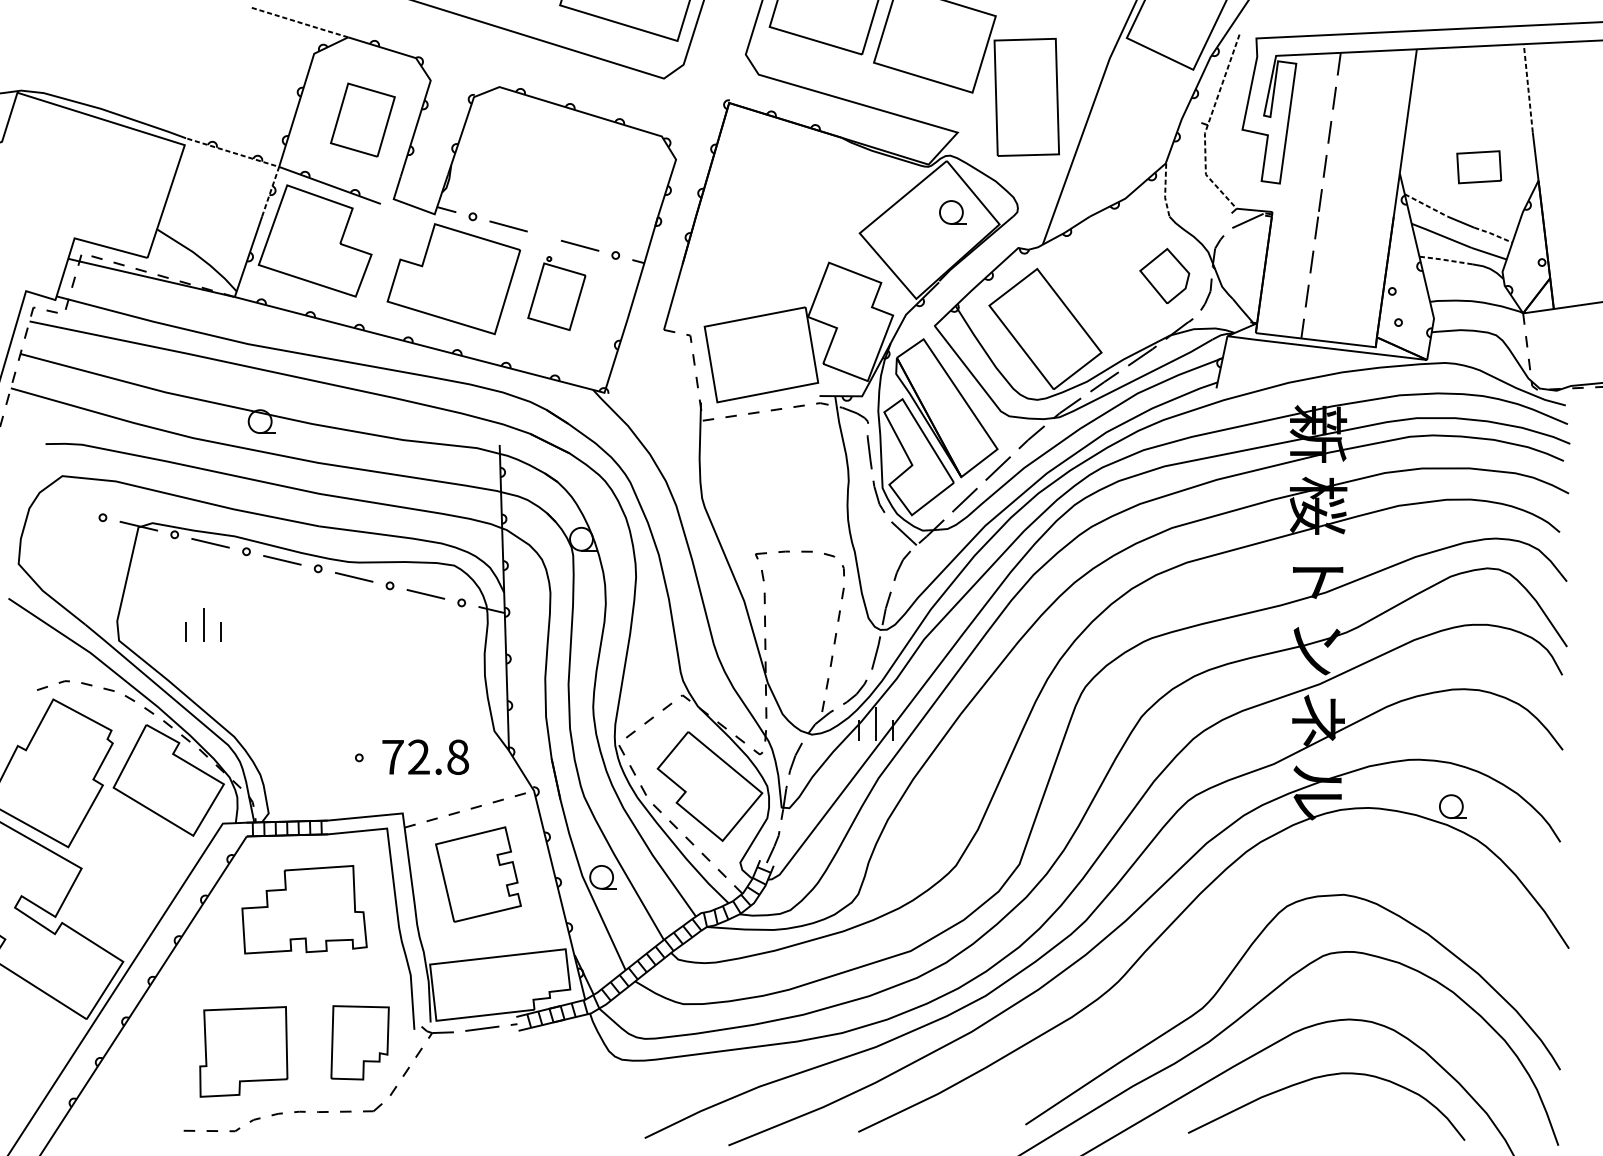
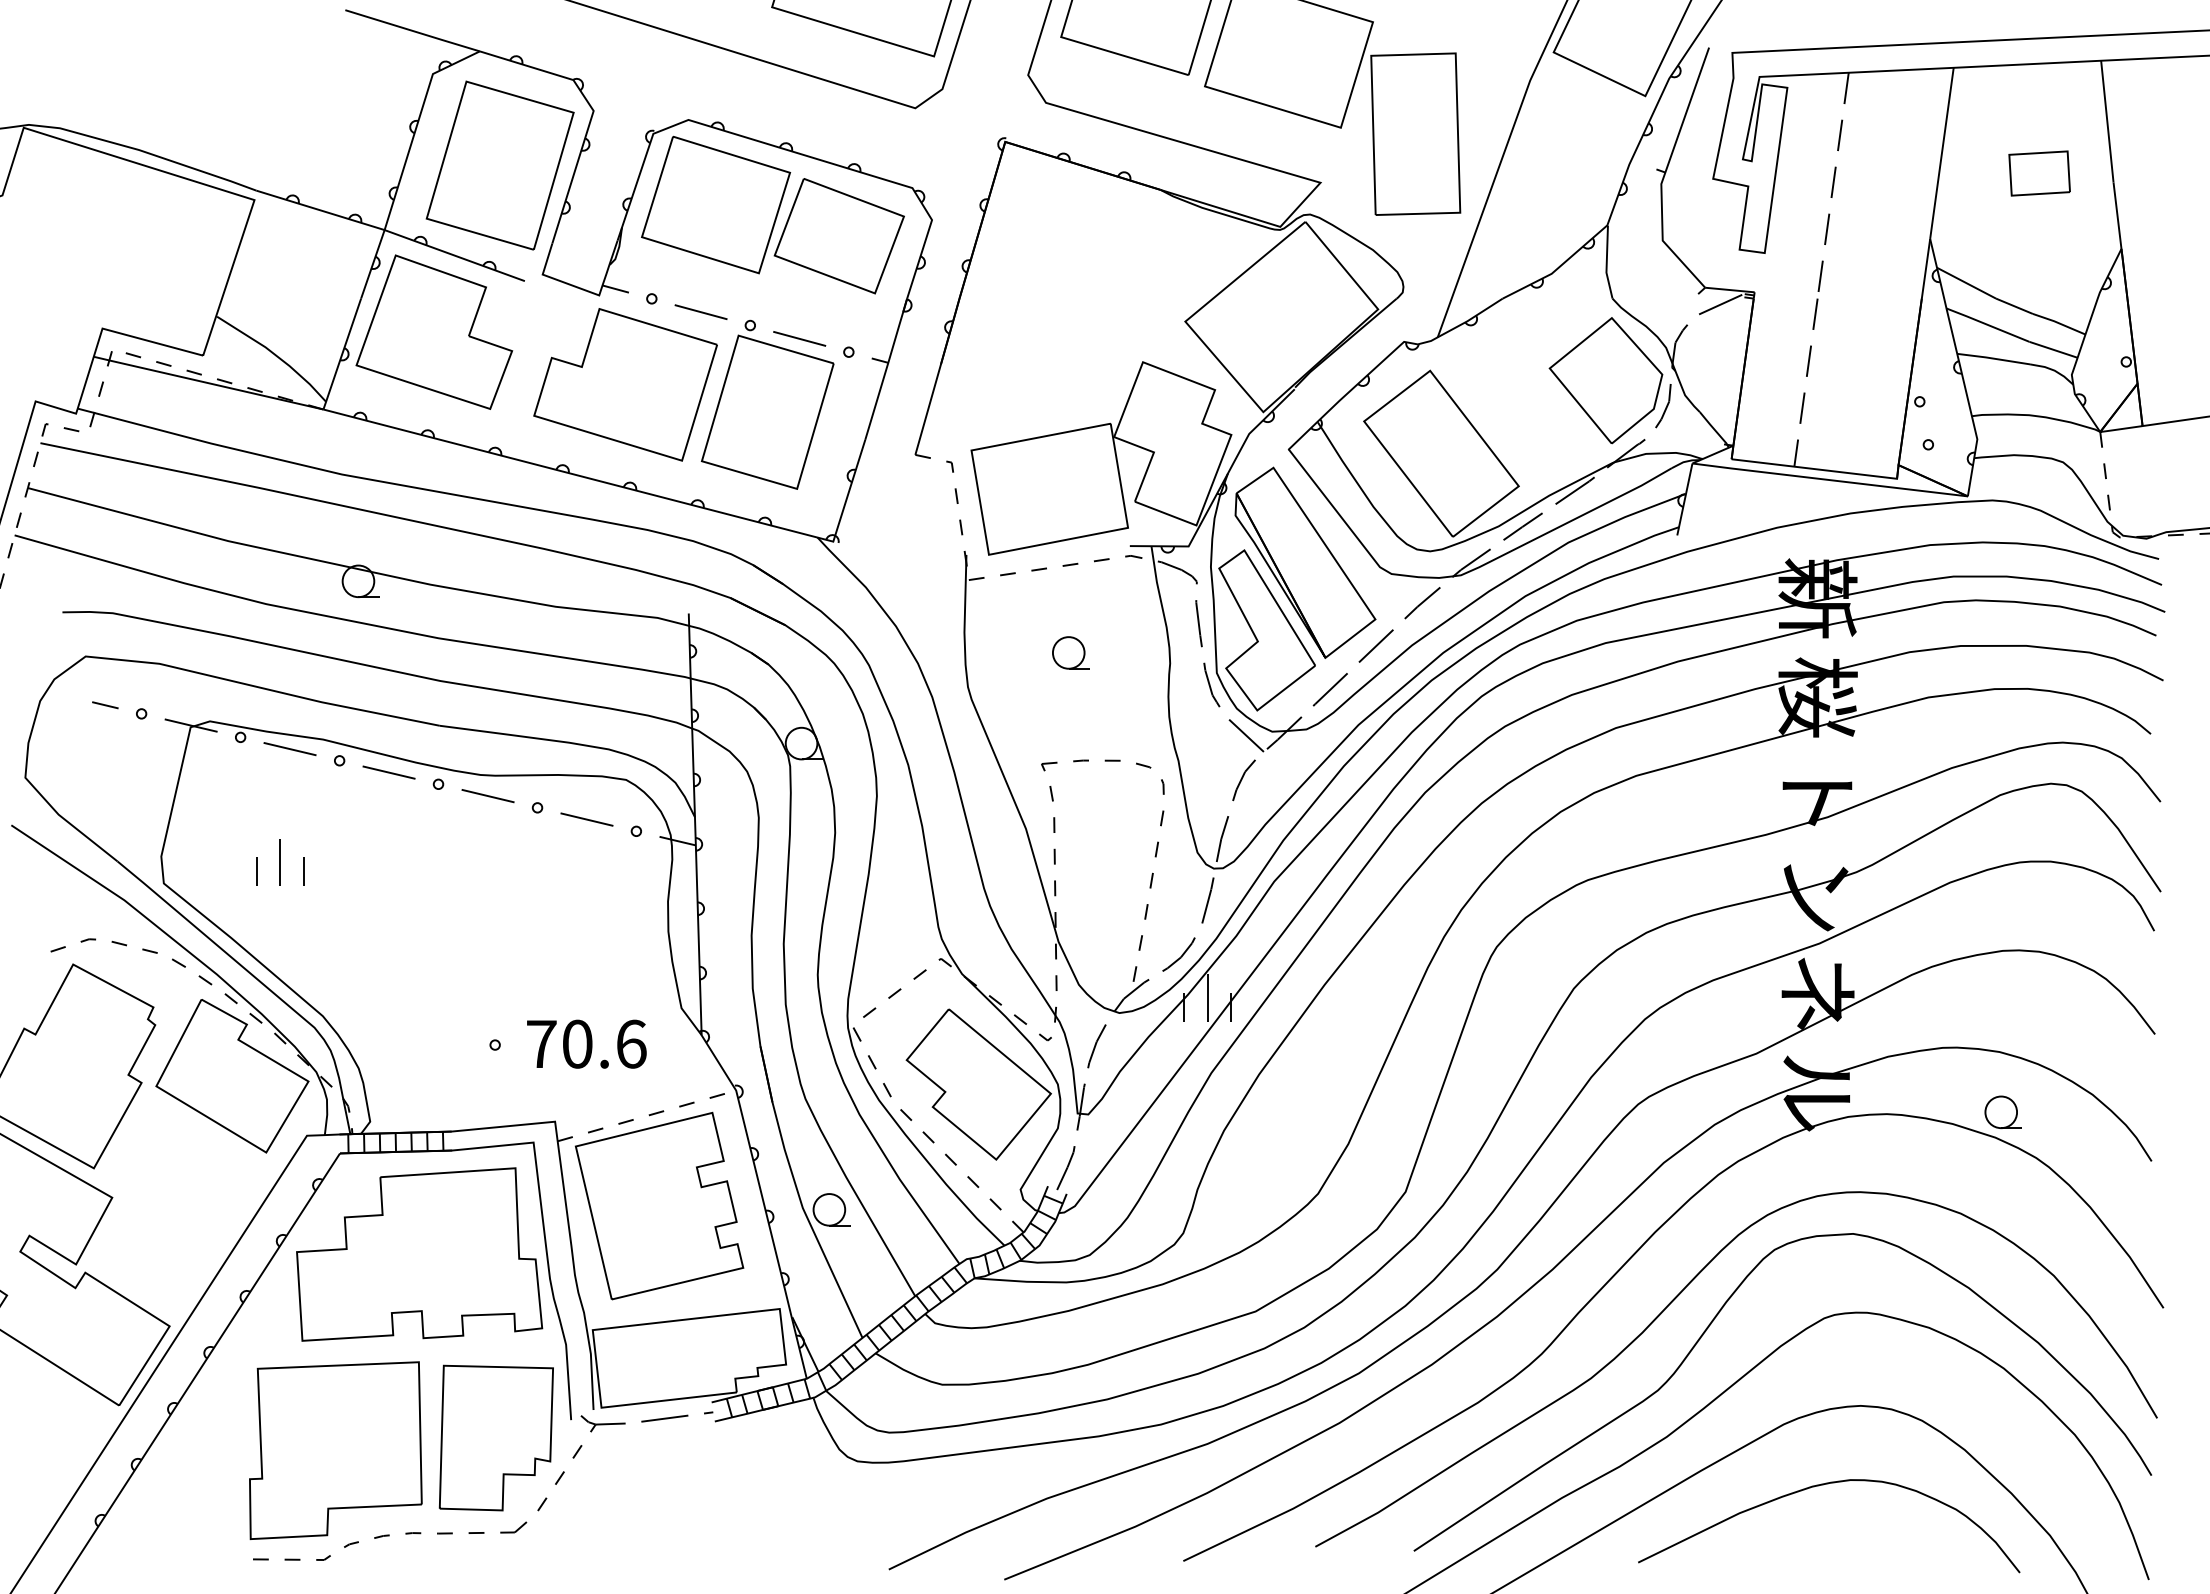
line: (300, 22) -> (413, 31), dashed -> solid
line: (1528, 88) -> (2107, 121), dashed -> solid
part: (362, 120) -> (499, 165), size x1.67
line: (1207, 125) -> (1664, 173), dashed -> solid
part: (560, 155) -> (772, 214), added
line: (258, 160) -> (355, 221), dashed -> solid
part: (1479, 167) -> (2039, 173), moved
line: (1165, 190) -> (1606, 262), dashed -> solid
line: (1426, 205) -> (1966, 283), dashed -> solid
part: (952, 212) -> (1070, 652), moved
line: (1492, 234) -> (2058, 323), dashed -> solid
line: (1445, 260) -> (1992, 358), dashed -> solid
part: (1164, 275) -> (1605, 380), size x1.67
part: (556, 293) -> (767, 404), size x1.67
line: (76, 511) -> (105, 705), added
text: (438, 756) -> (604, 1043), 72.8 -> 70.6
part: (478, 874) -> (659, 1205), size x1.43
part: (304, 909) -> (419, 1254), size x1.43
curve: (1212, 945) -> (1671, 1303), added
part: (359, 1042) -> (495, 1437), size x1.43
part: (243, 1051) -> (335, 1450), size x1.43

